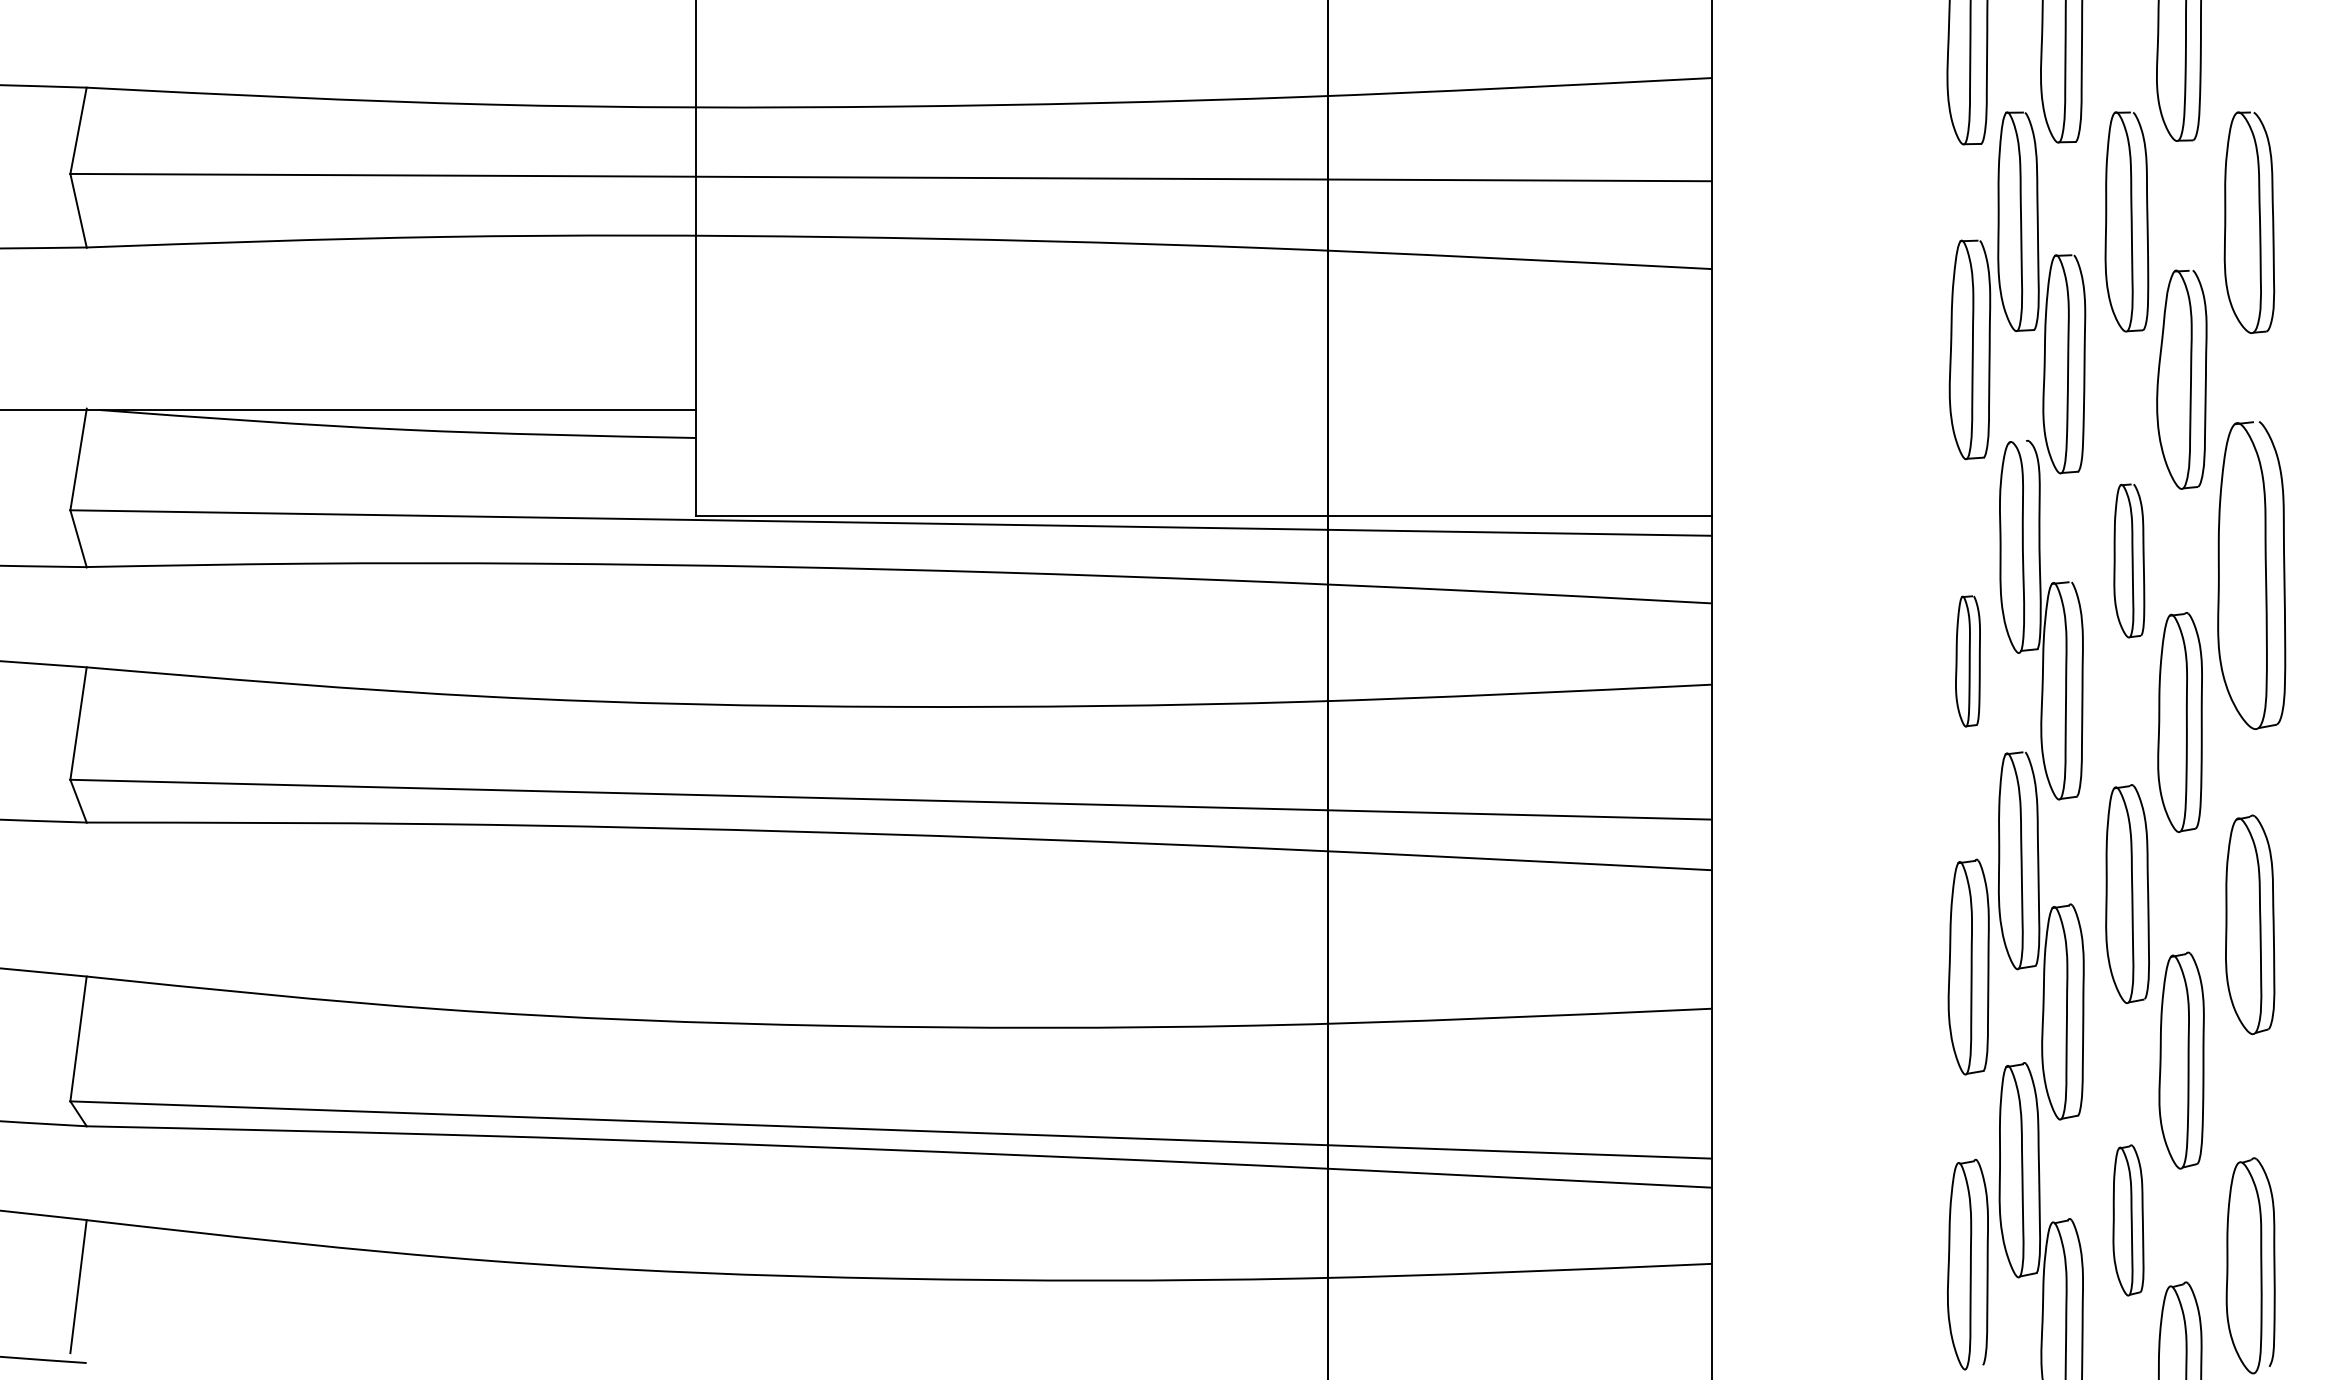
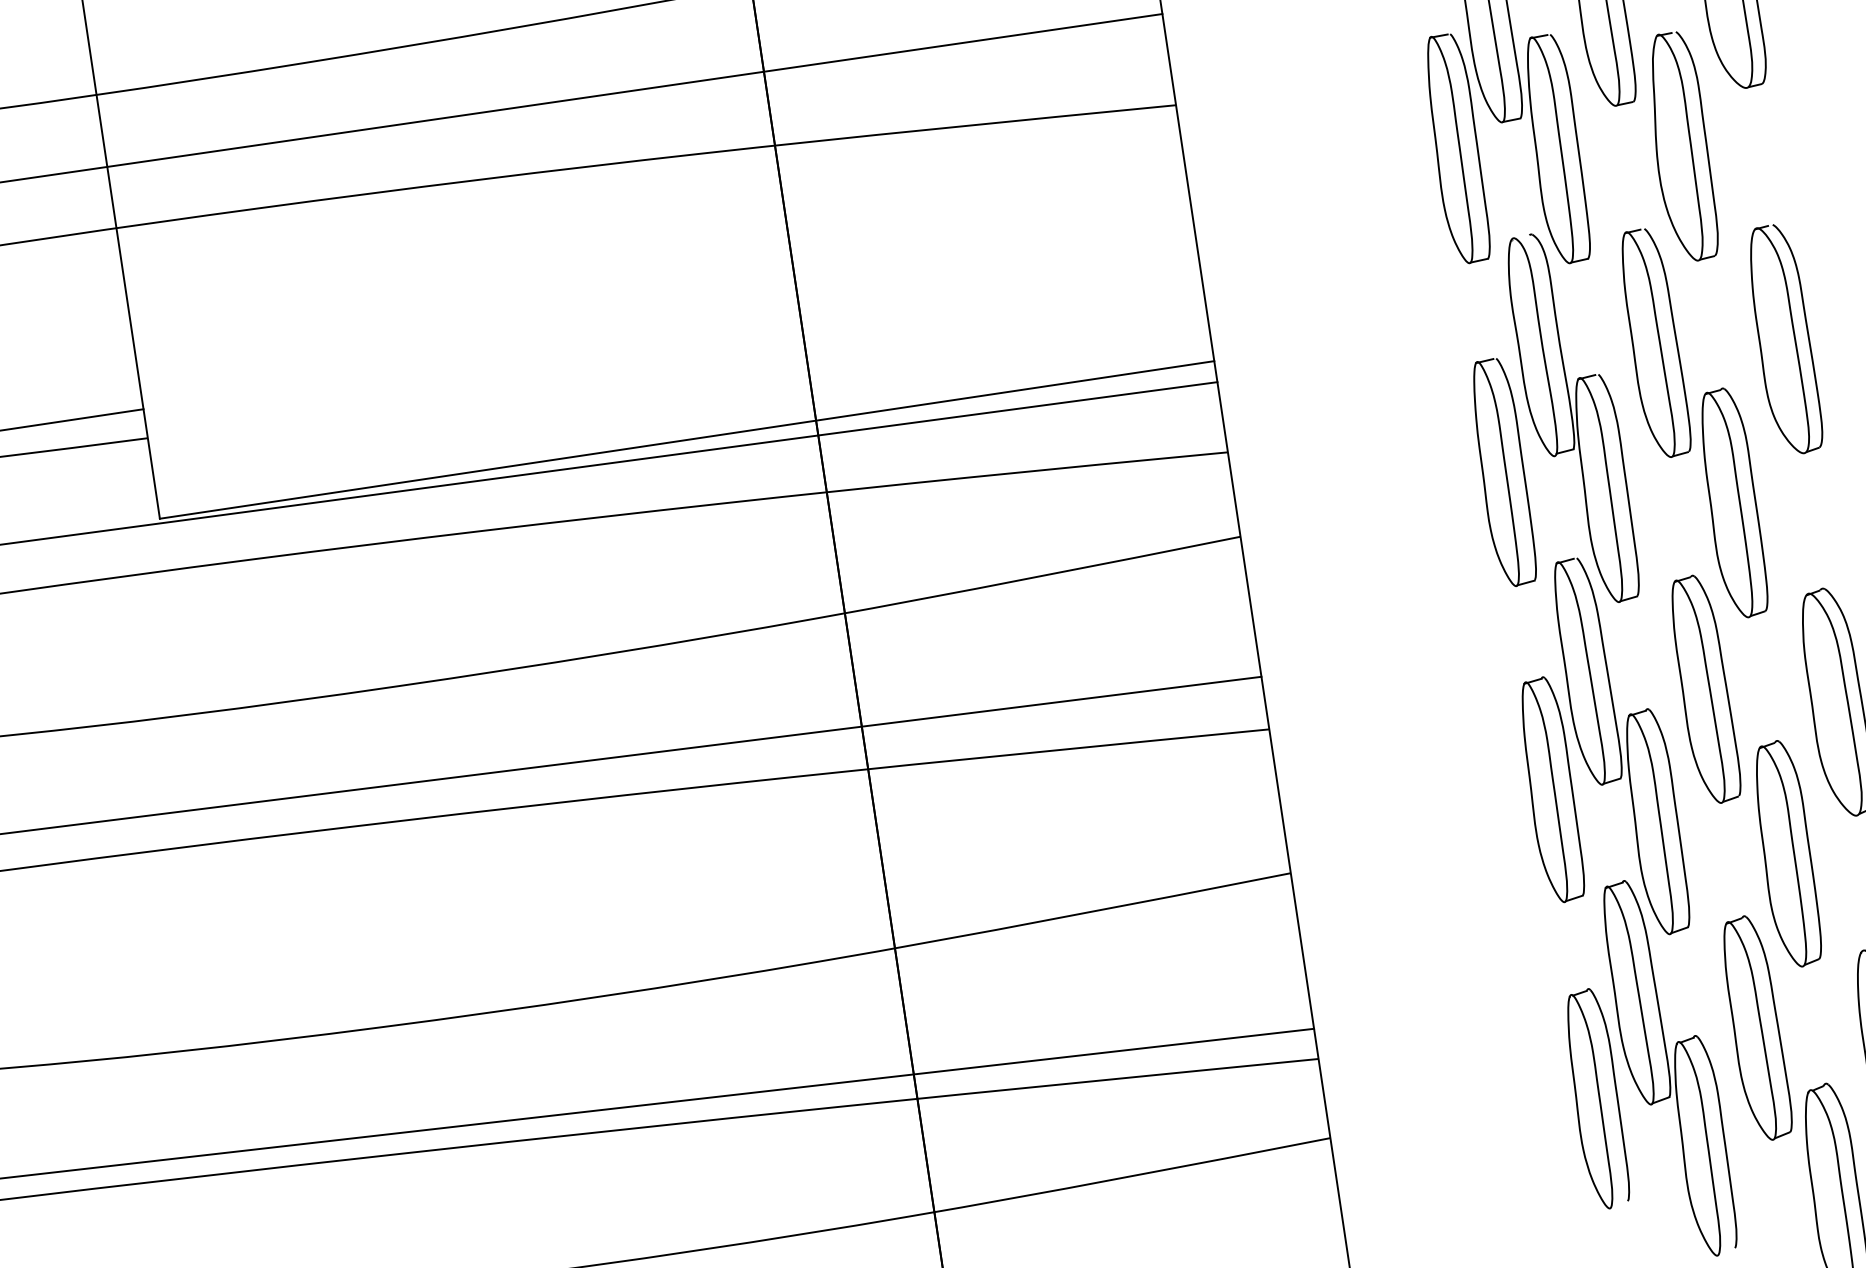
part: (2129, 560) -> (1655, 342), size x1.43
part: (2251, 575) -> (1784, 339), size x0.71
part: (1967, 661) -> (1502, 472), size x1.67
part: (2128, 1220) -> (1756, 1028), size x1.43

